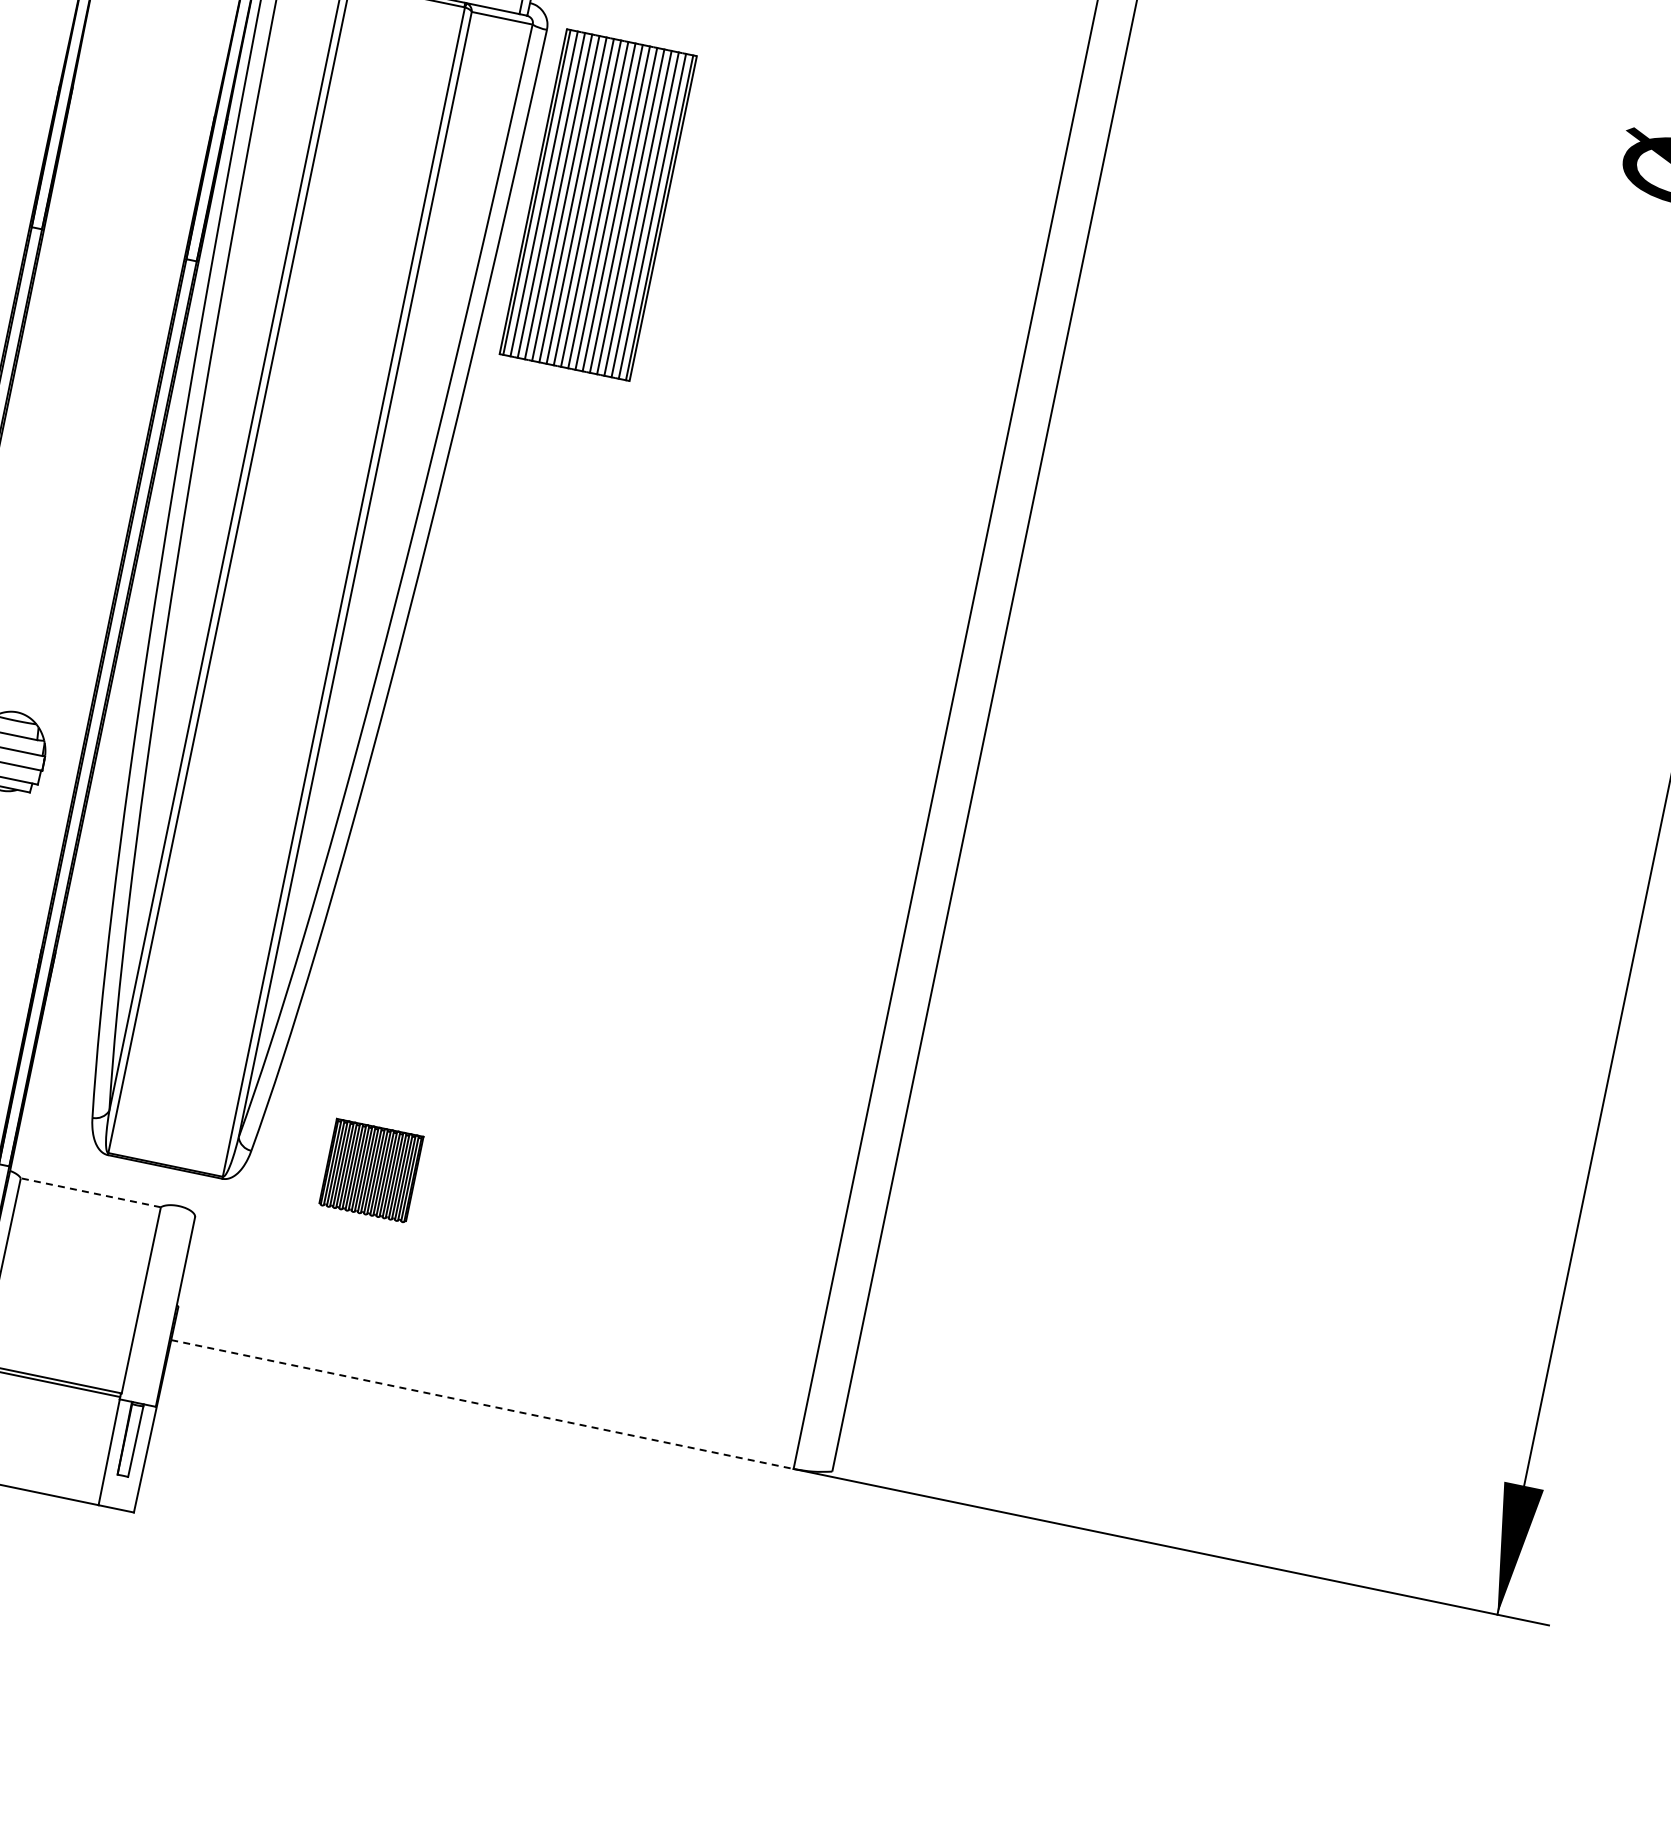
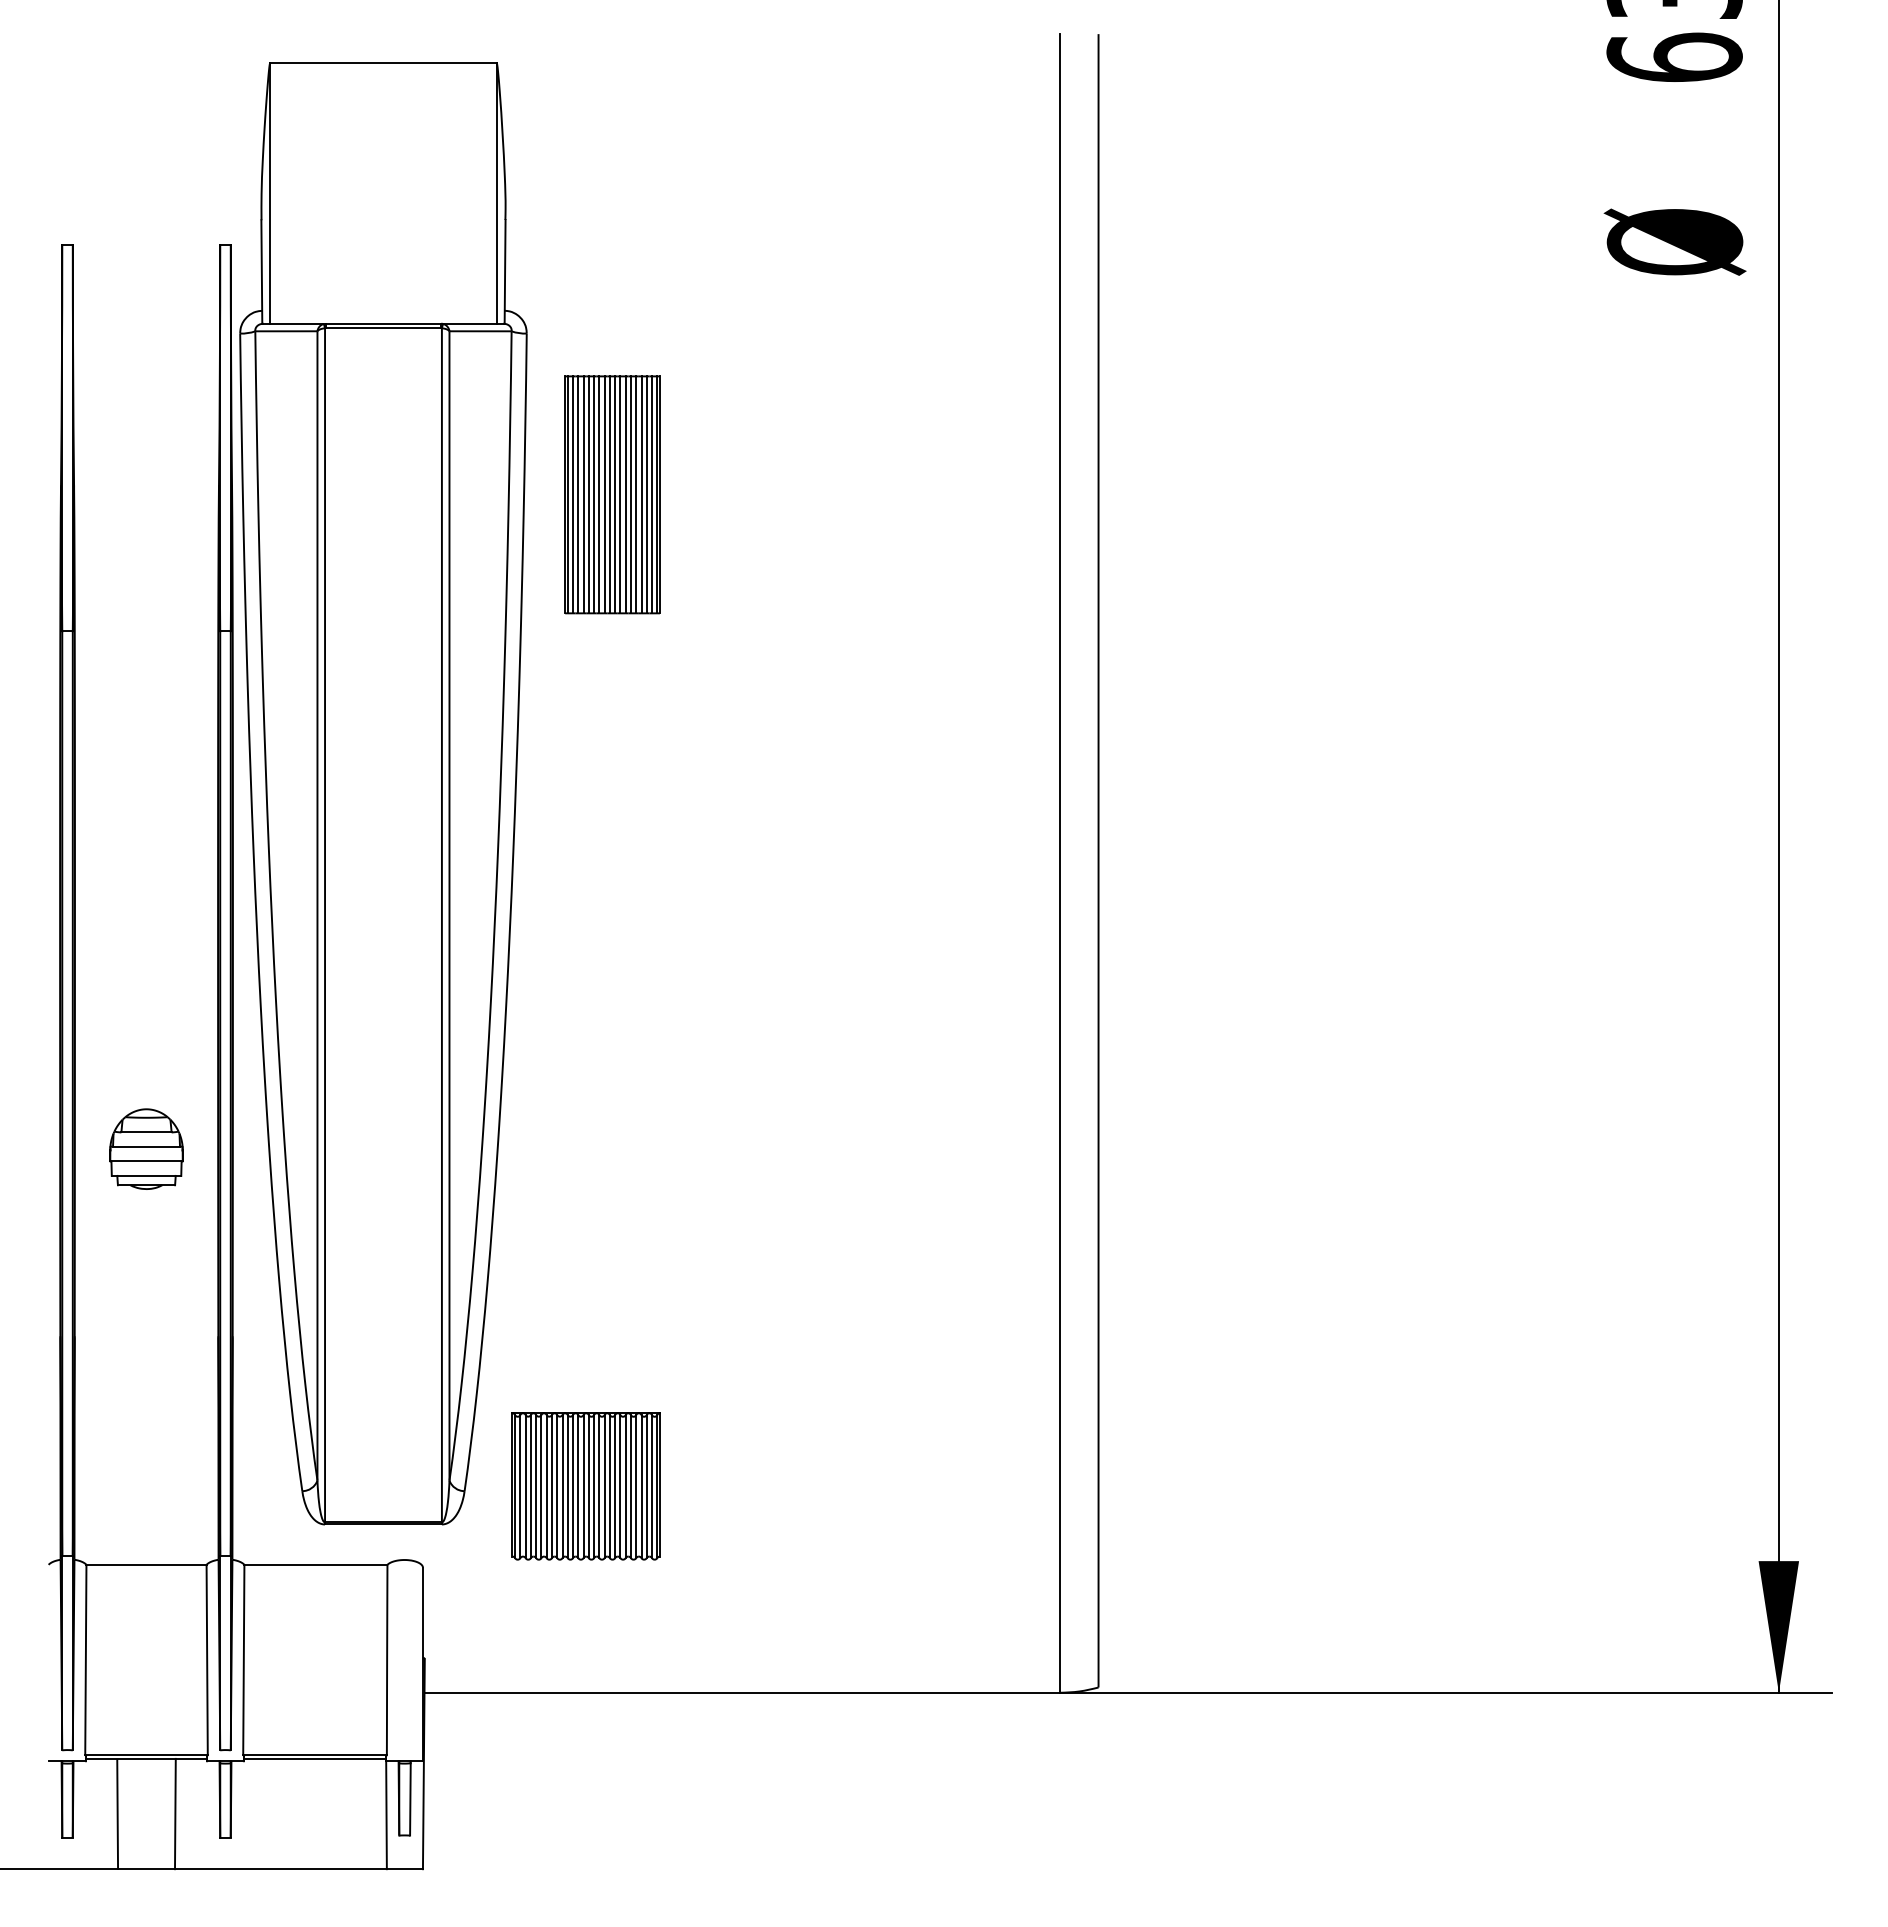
part: (598, 204) -> (612, 494), size x0.71
part: (370, 1170) -> (585, 1486), size x1.67
line: (90, 1192) -> (315, 1564), dashed -> solid
line: (482, 1404) -> (742, 1692), dashed -> solid

